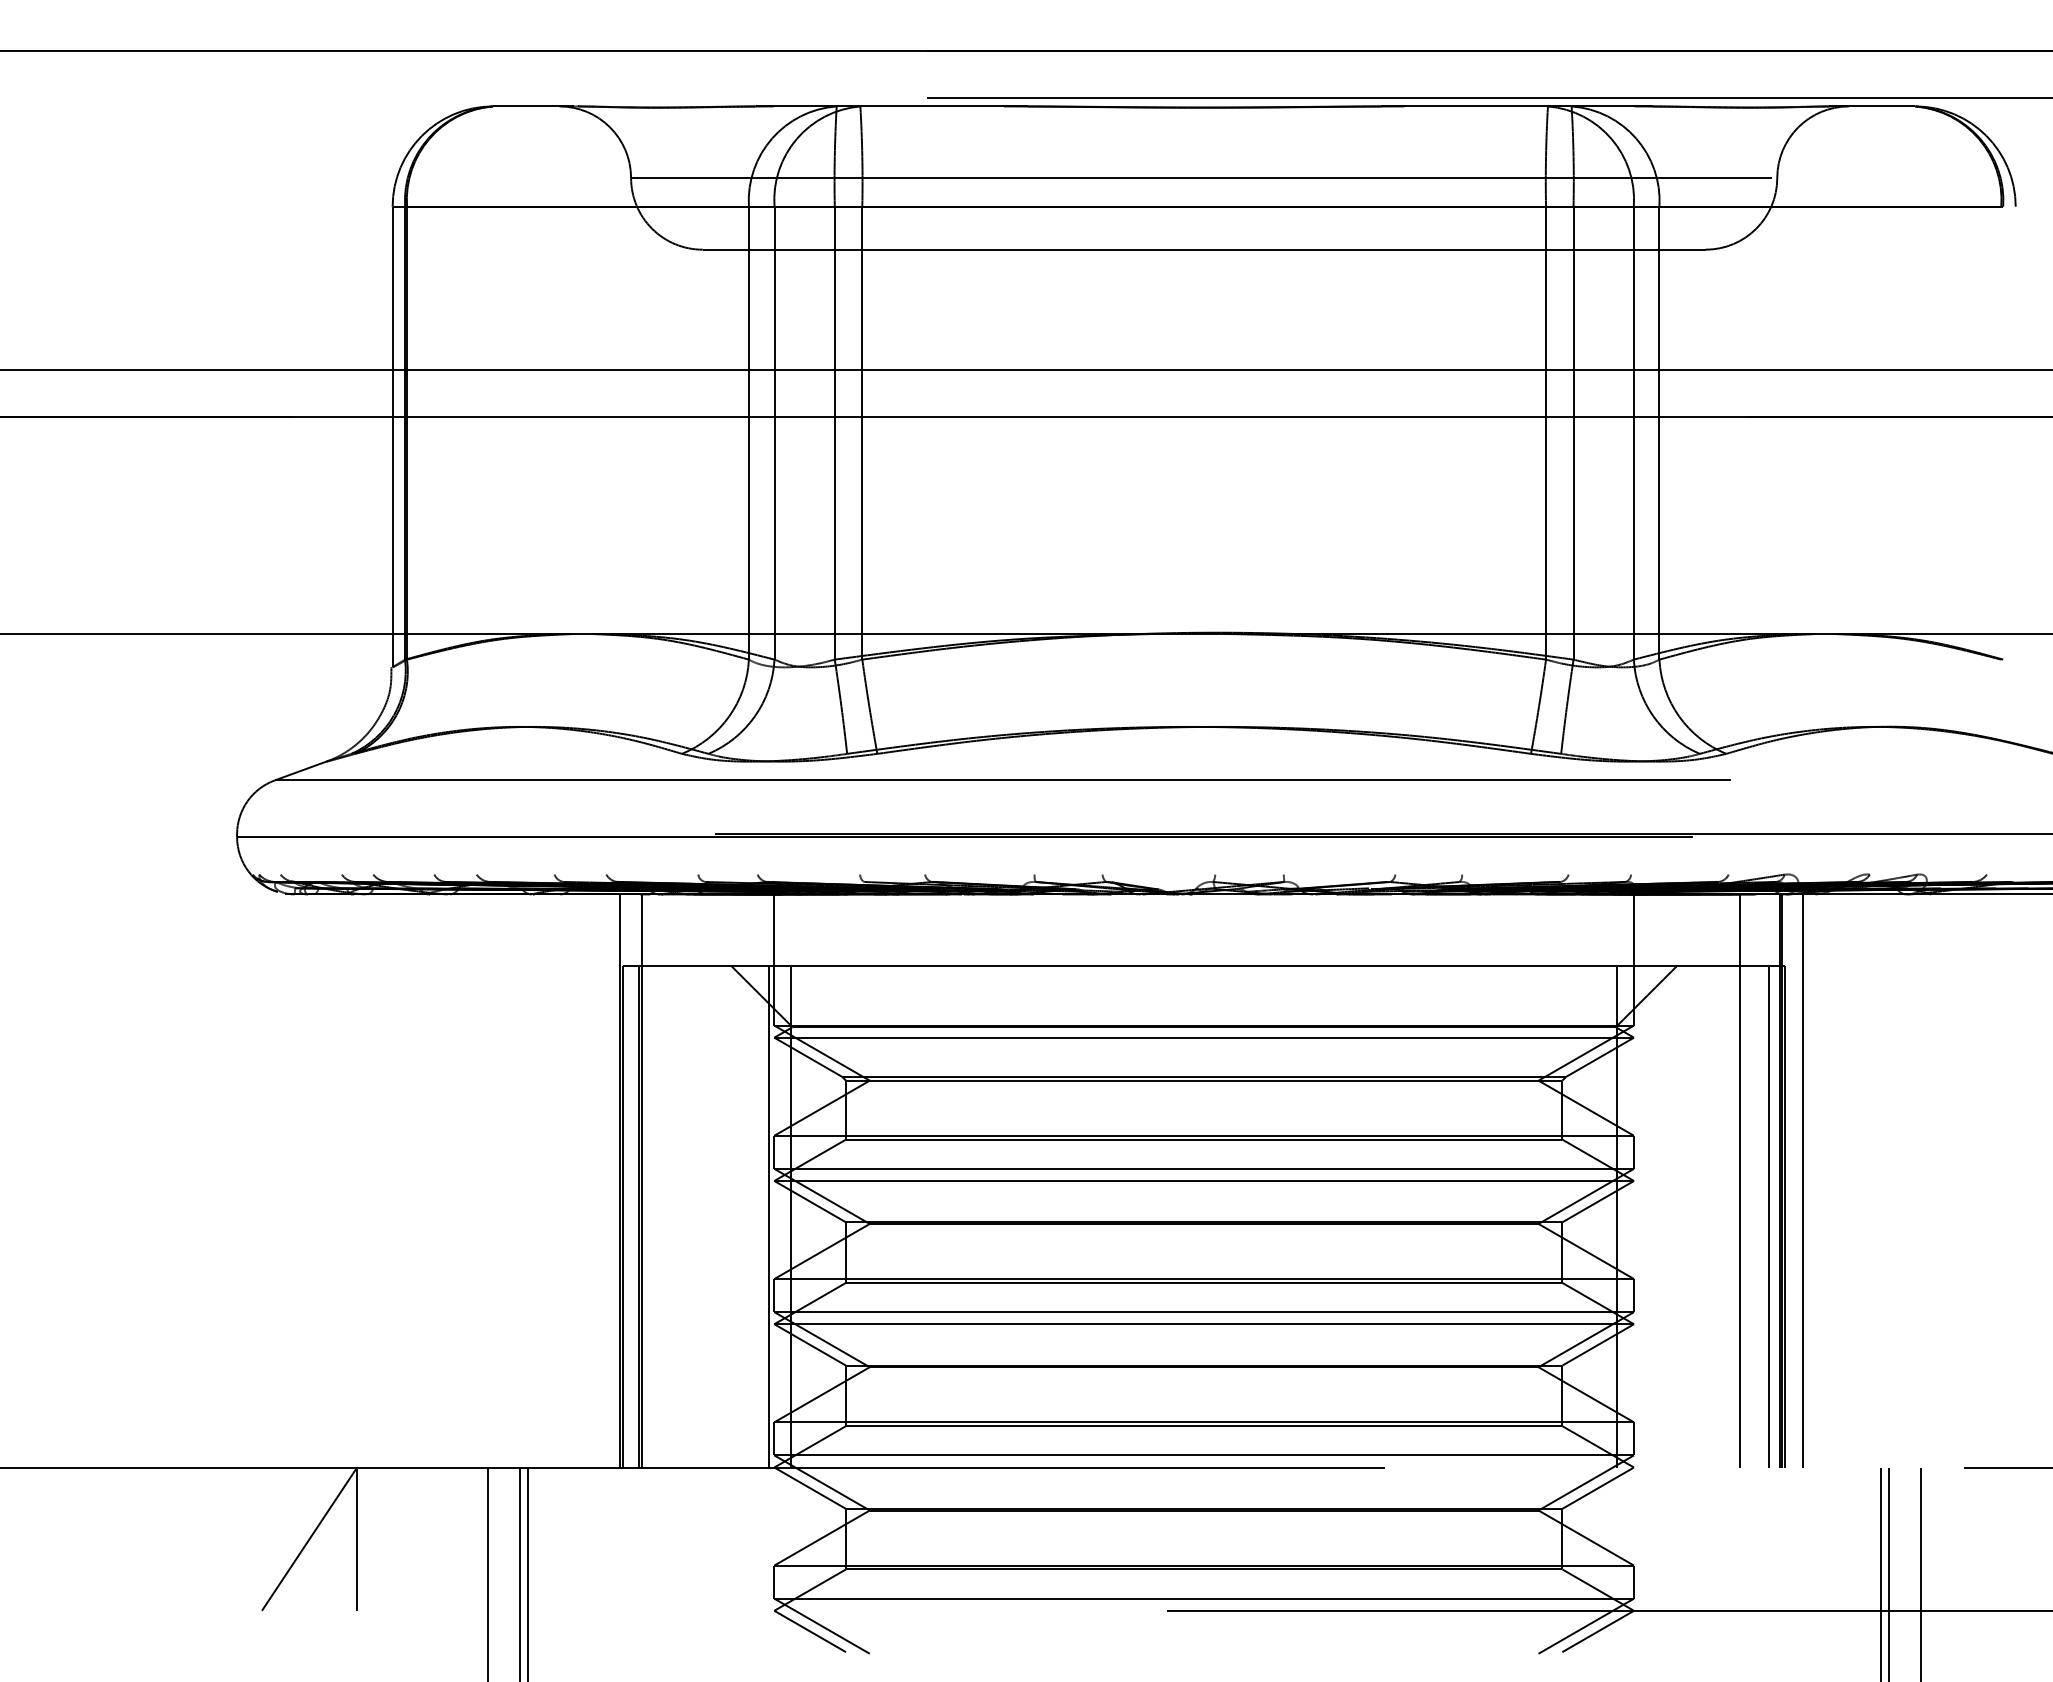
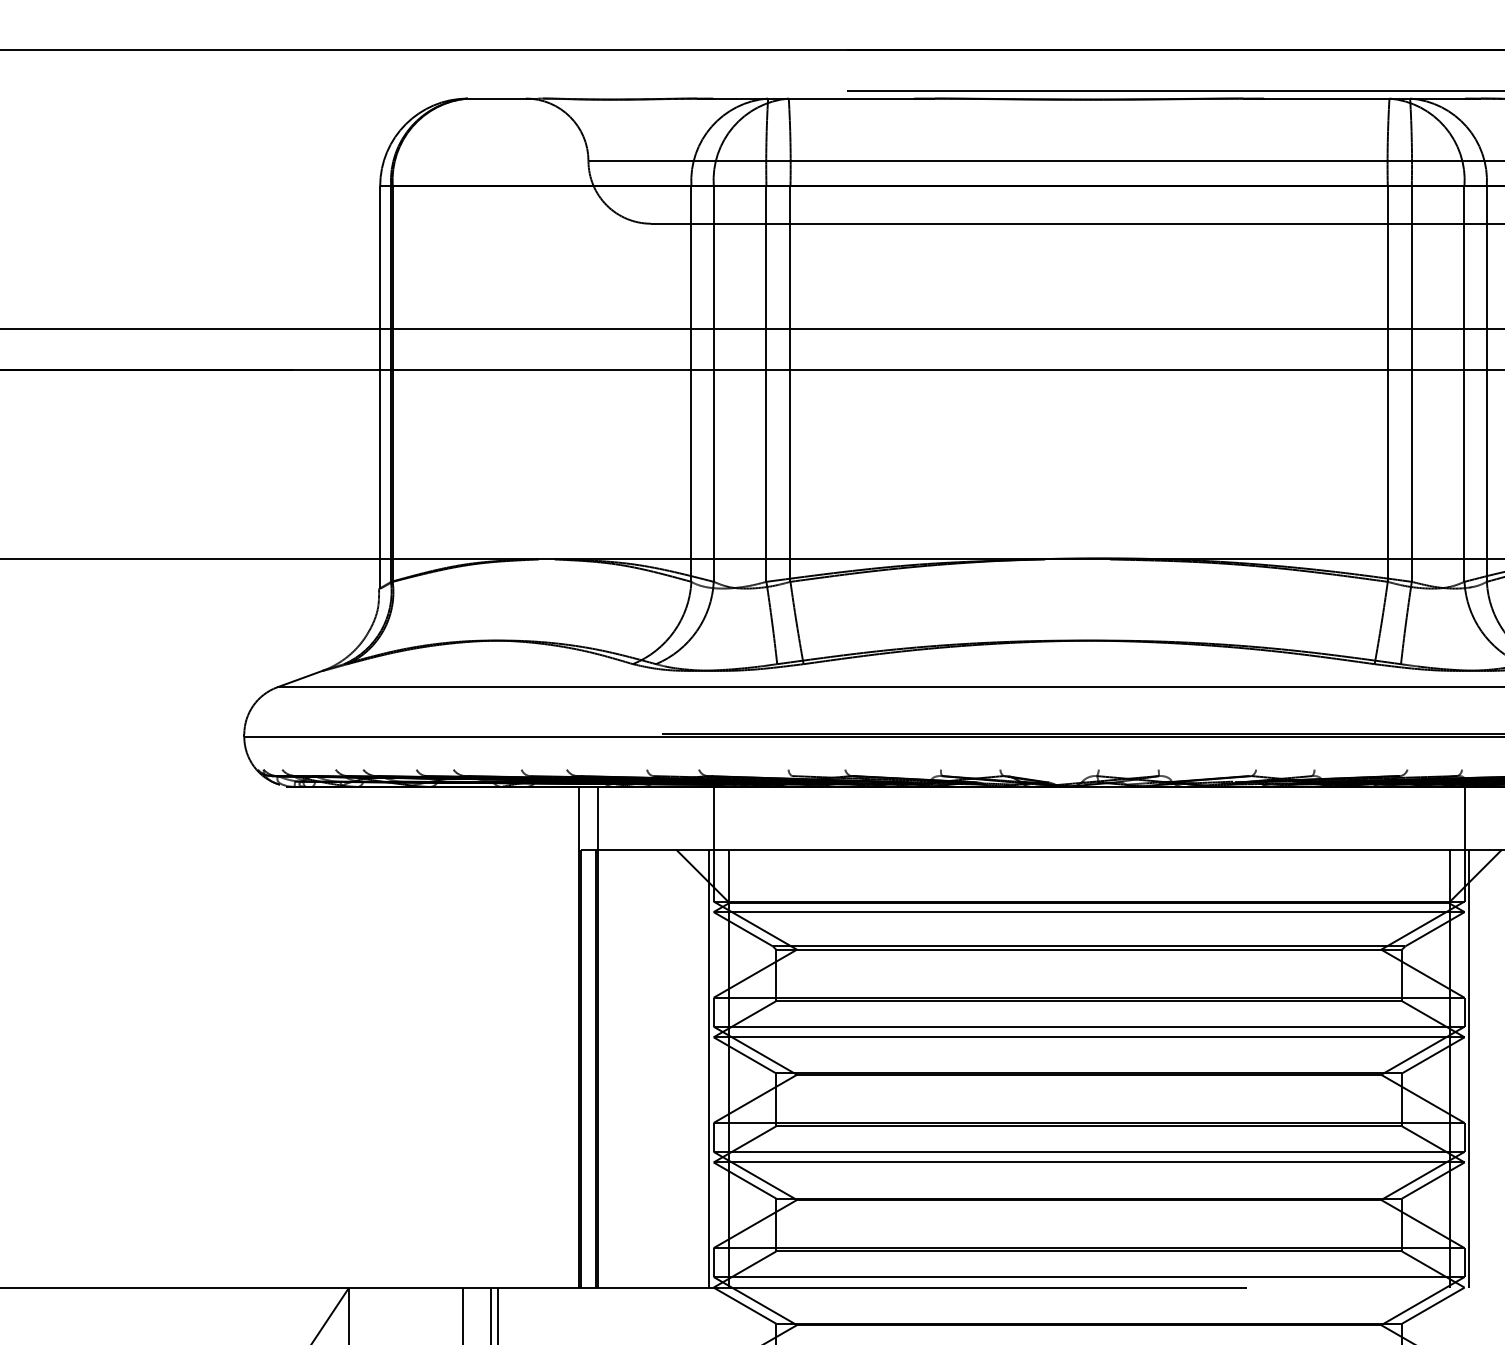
line: (1638, 1216) -> (1468, 1068), added

